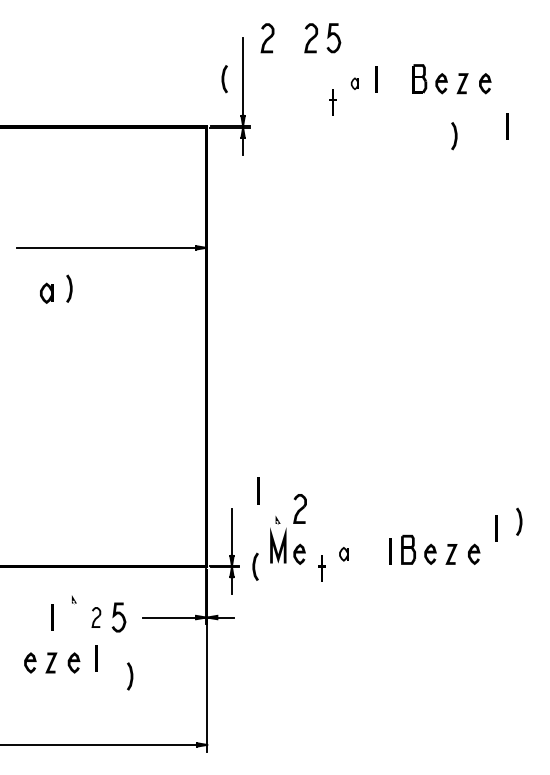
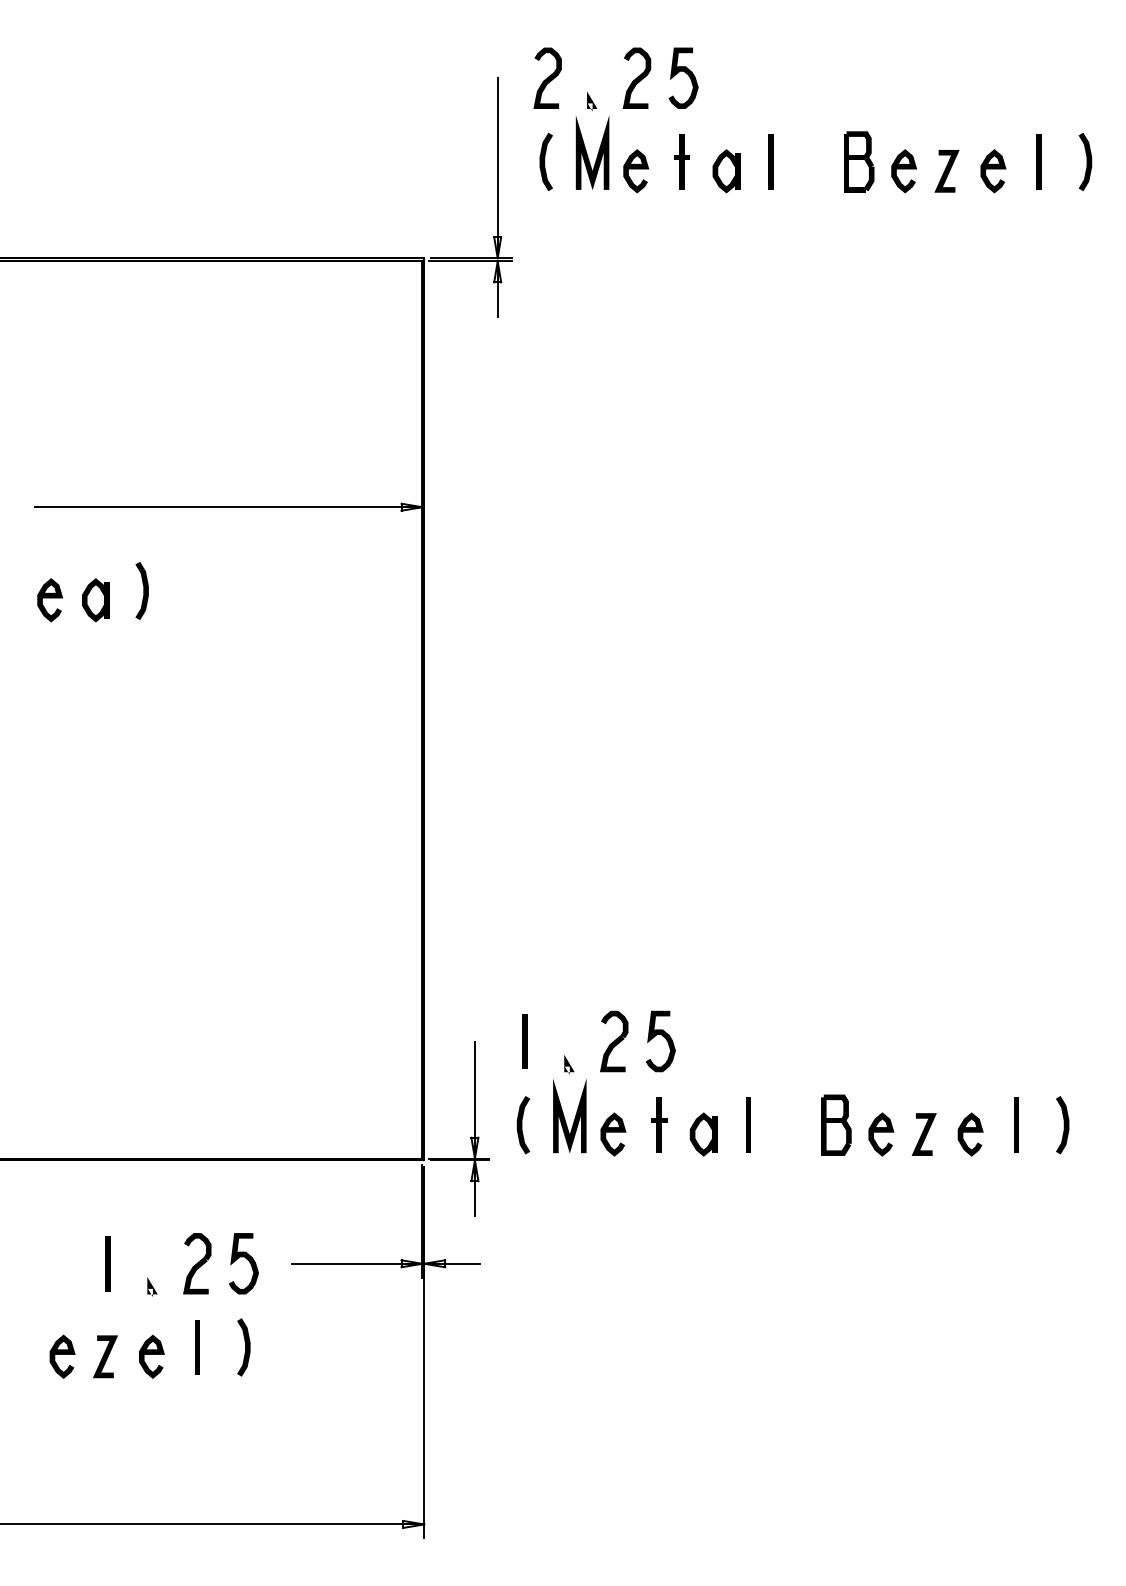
part: (298, 69) -> (611, 142), added
curve: (224, 79) -> (545, 162), moved
part: (354, 83) -> (725, 170), size x1.67
part: (332, 102) -> (680, 162), moved
line: (507, 126) -> (1038, 162), moved
curve: (454, 136) -> (1085, 162), moved
curve: (24, 292) -> (50, 598), added
line: (258, 490) -> (525, 1040), moved
curve: (323, 506) -> (662, 1036), added
curve: (519, 521) -> (1063, 1124), moved
line: (496, 528) -> (1016, 1124), moved
line: (390, 551) -> (748, 1124), moved
part: (343, 553) -> (703, 1132), size x1.43
curve: (255, 566) -> (523, 1124), moved
part: (321, 568) -> (658, 1124), moved
part: (74, 599) -> (152, 1286), moved
part: (96, 617) -> (197, 1263), size x1.43
curve: (130, 676) -> (244, 1347), moved

